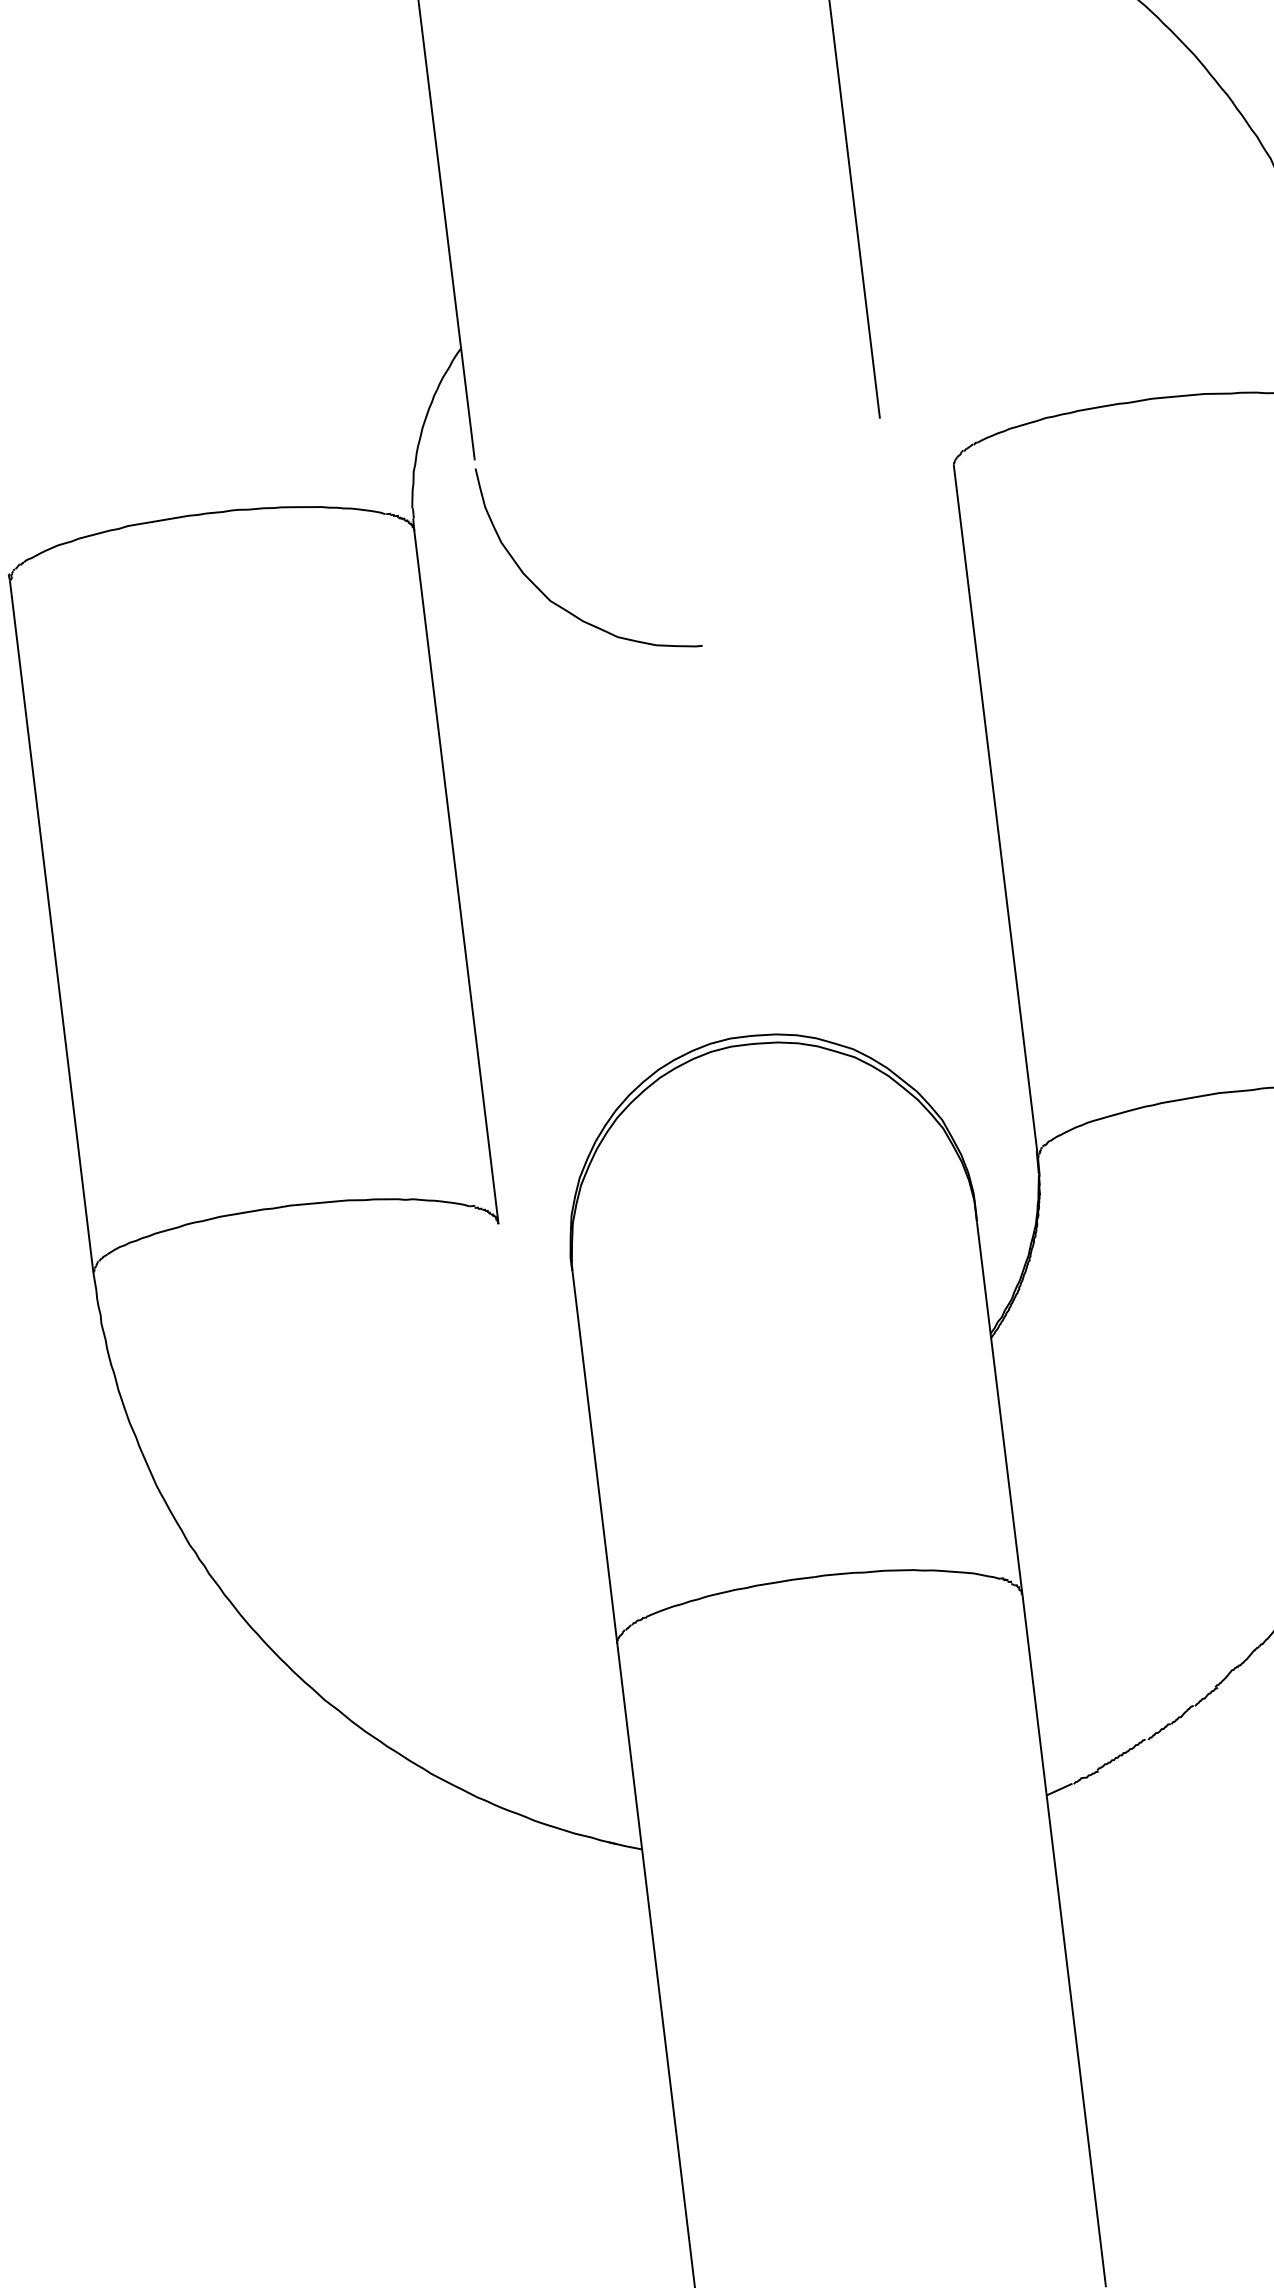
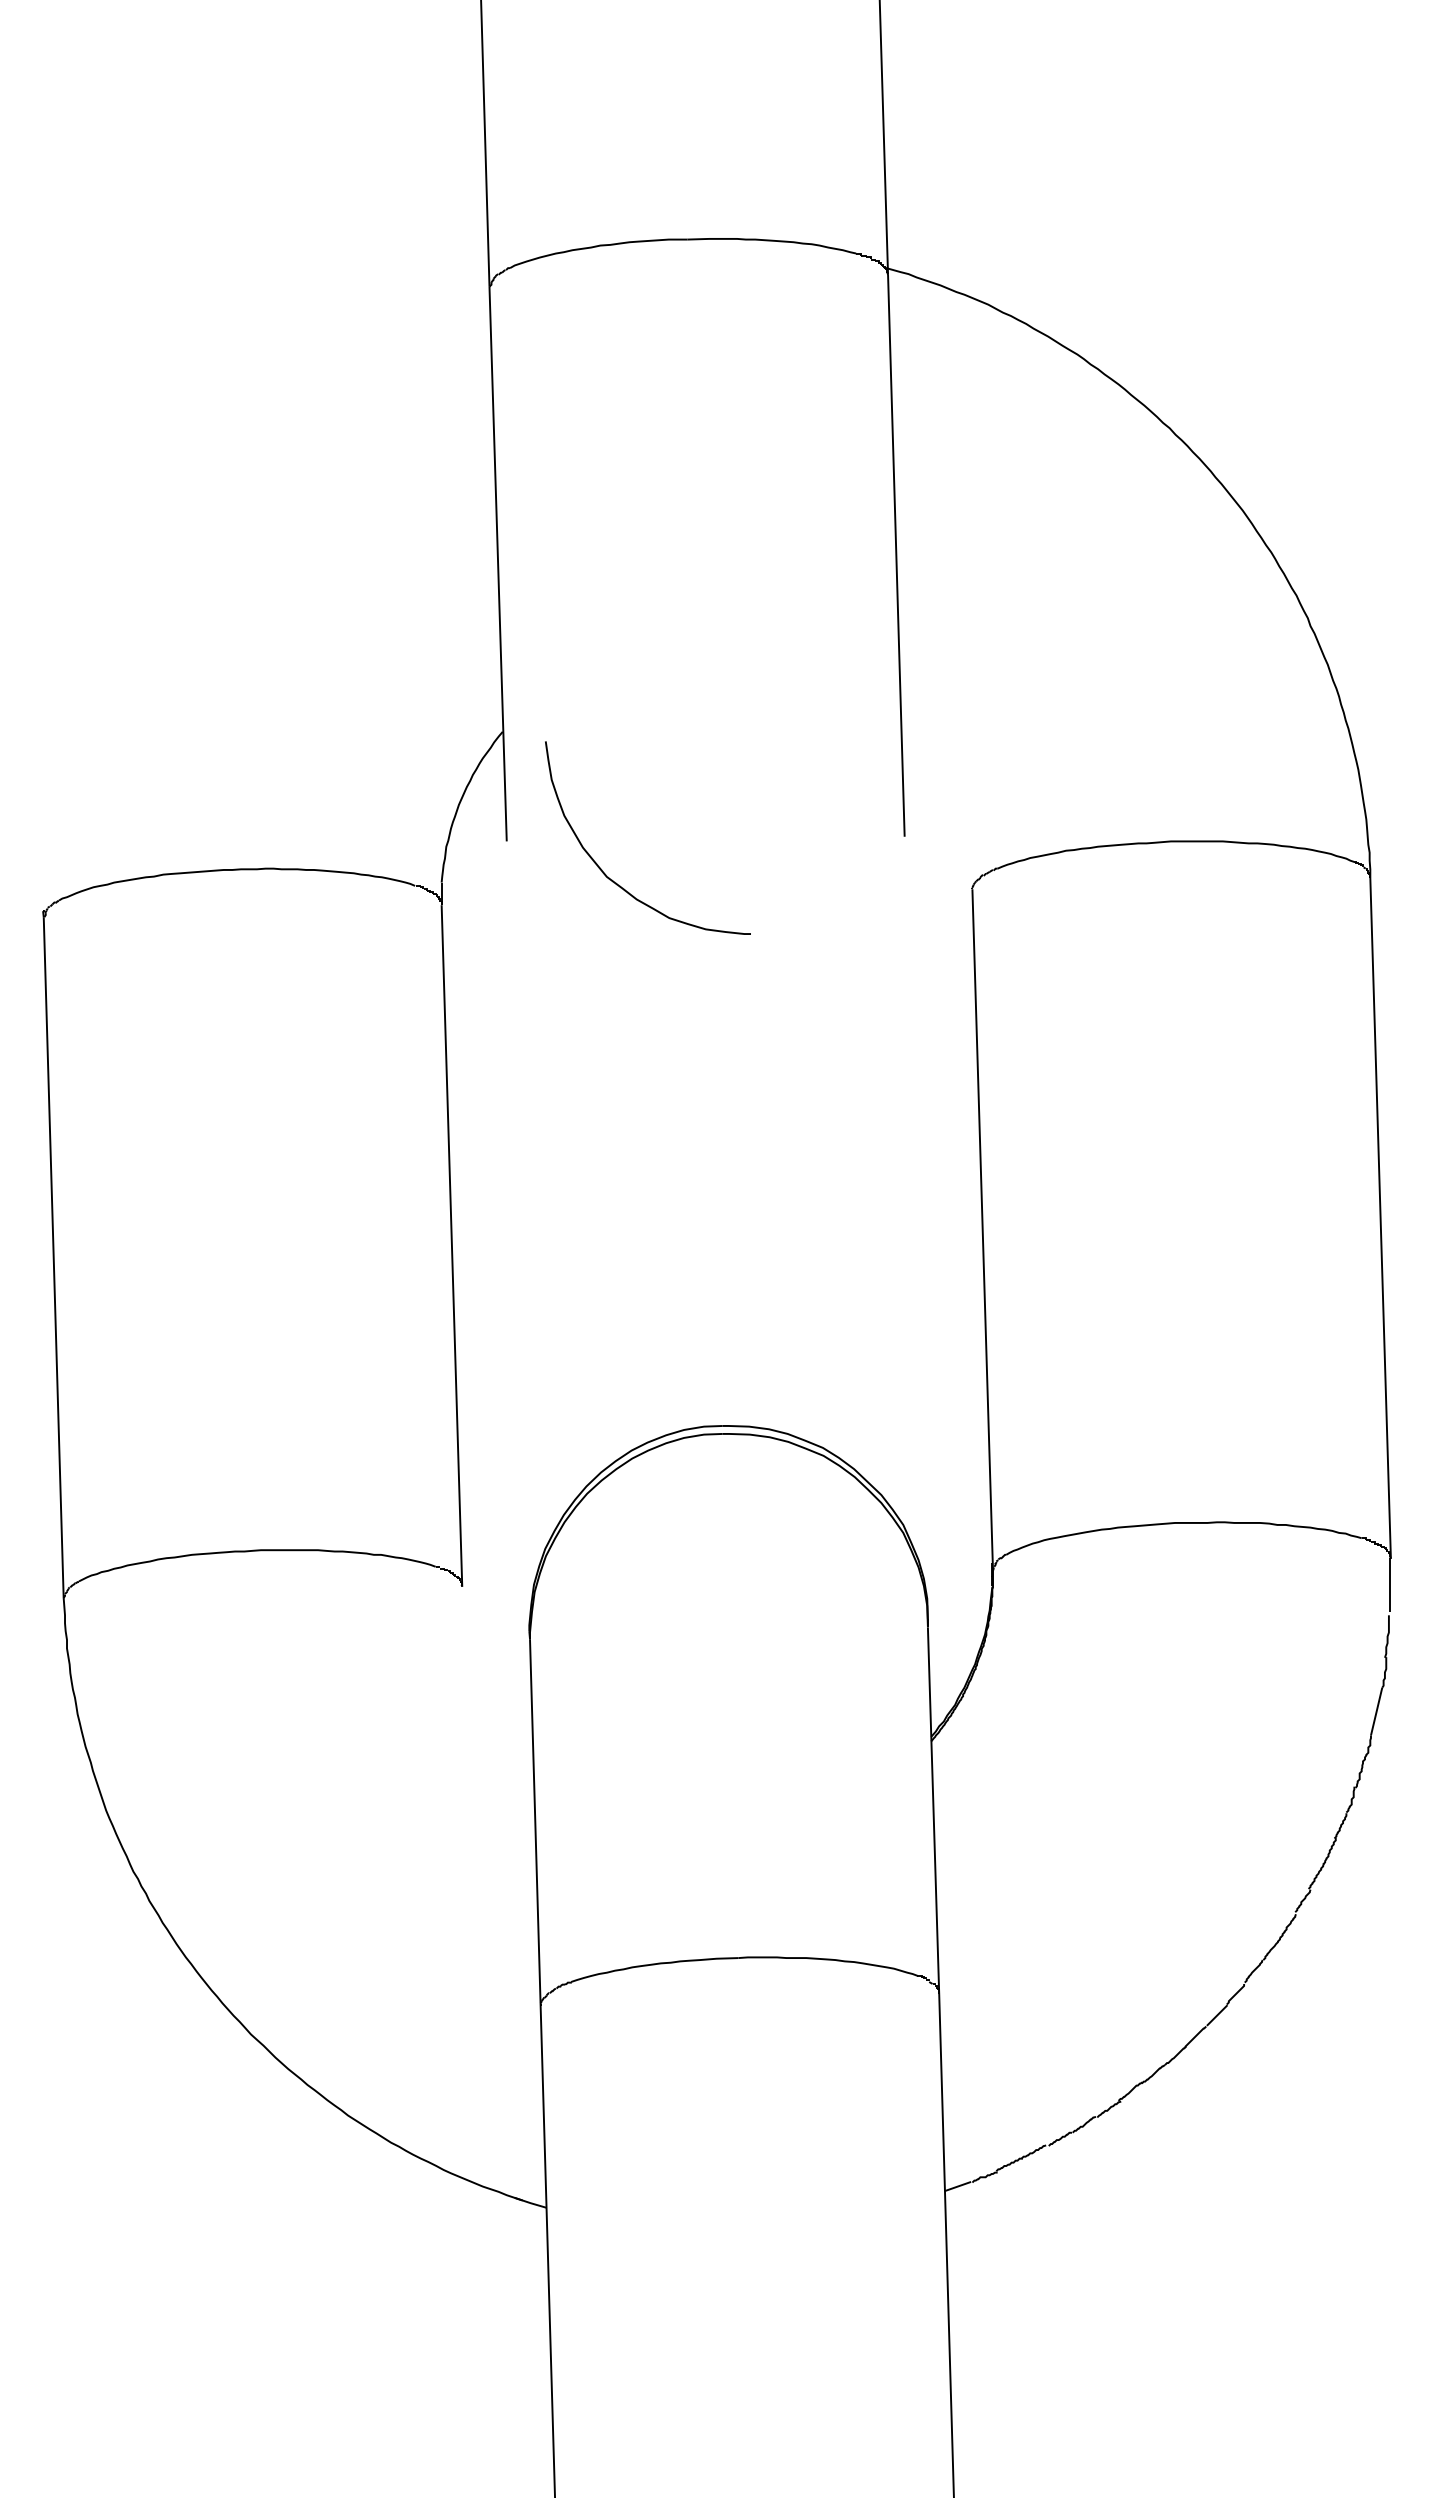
curve: (560, 605) -> (616, 882), moved

